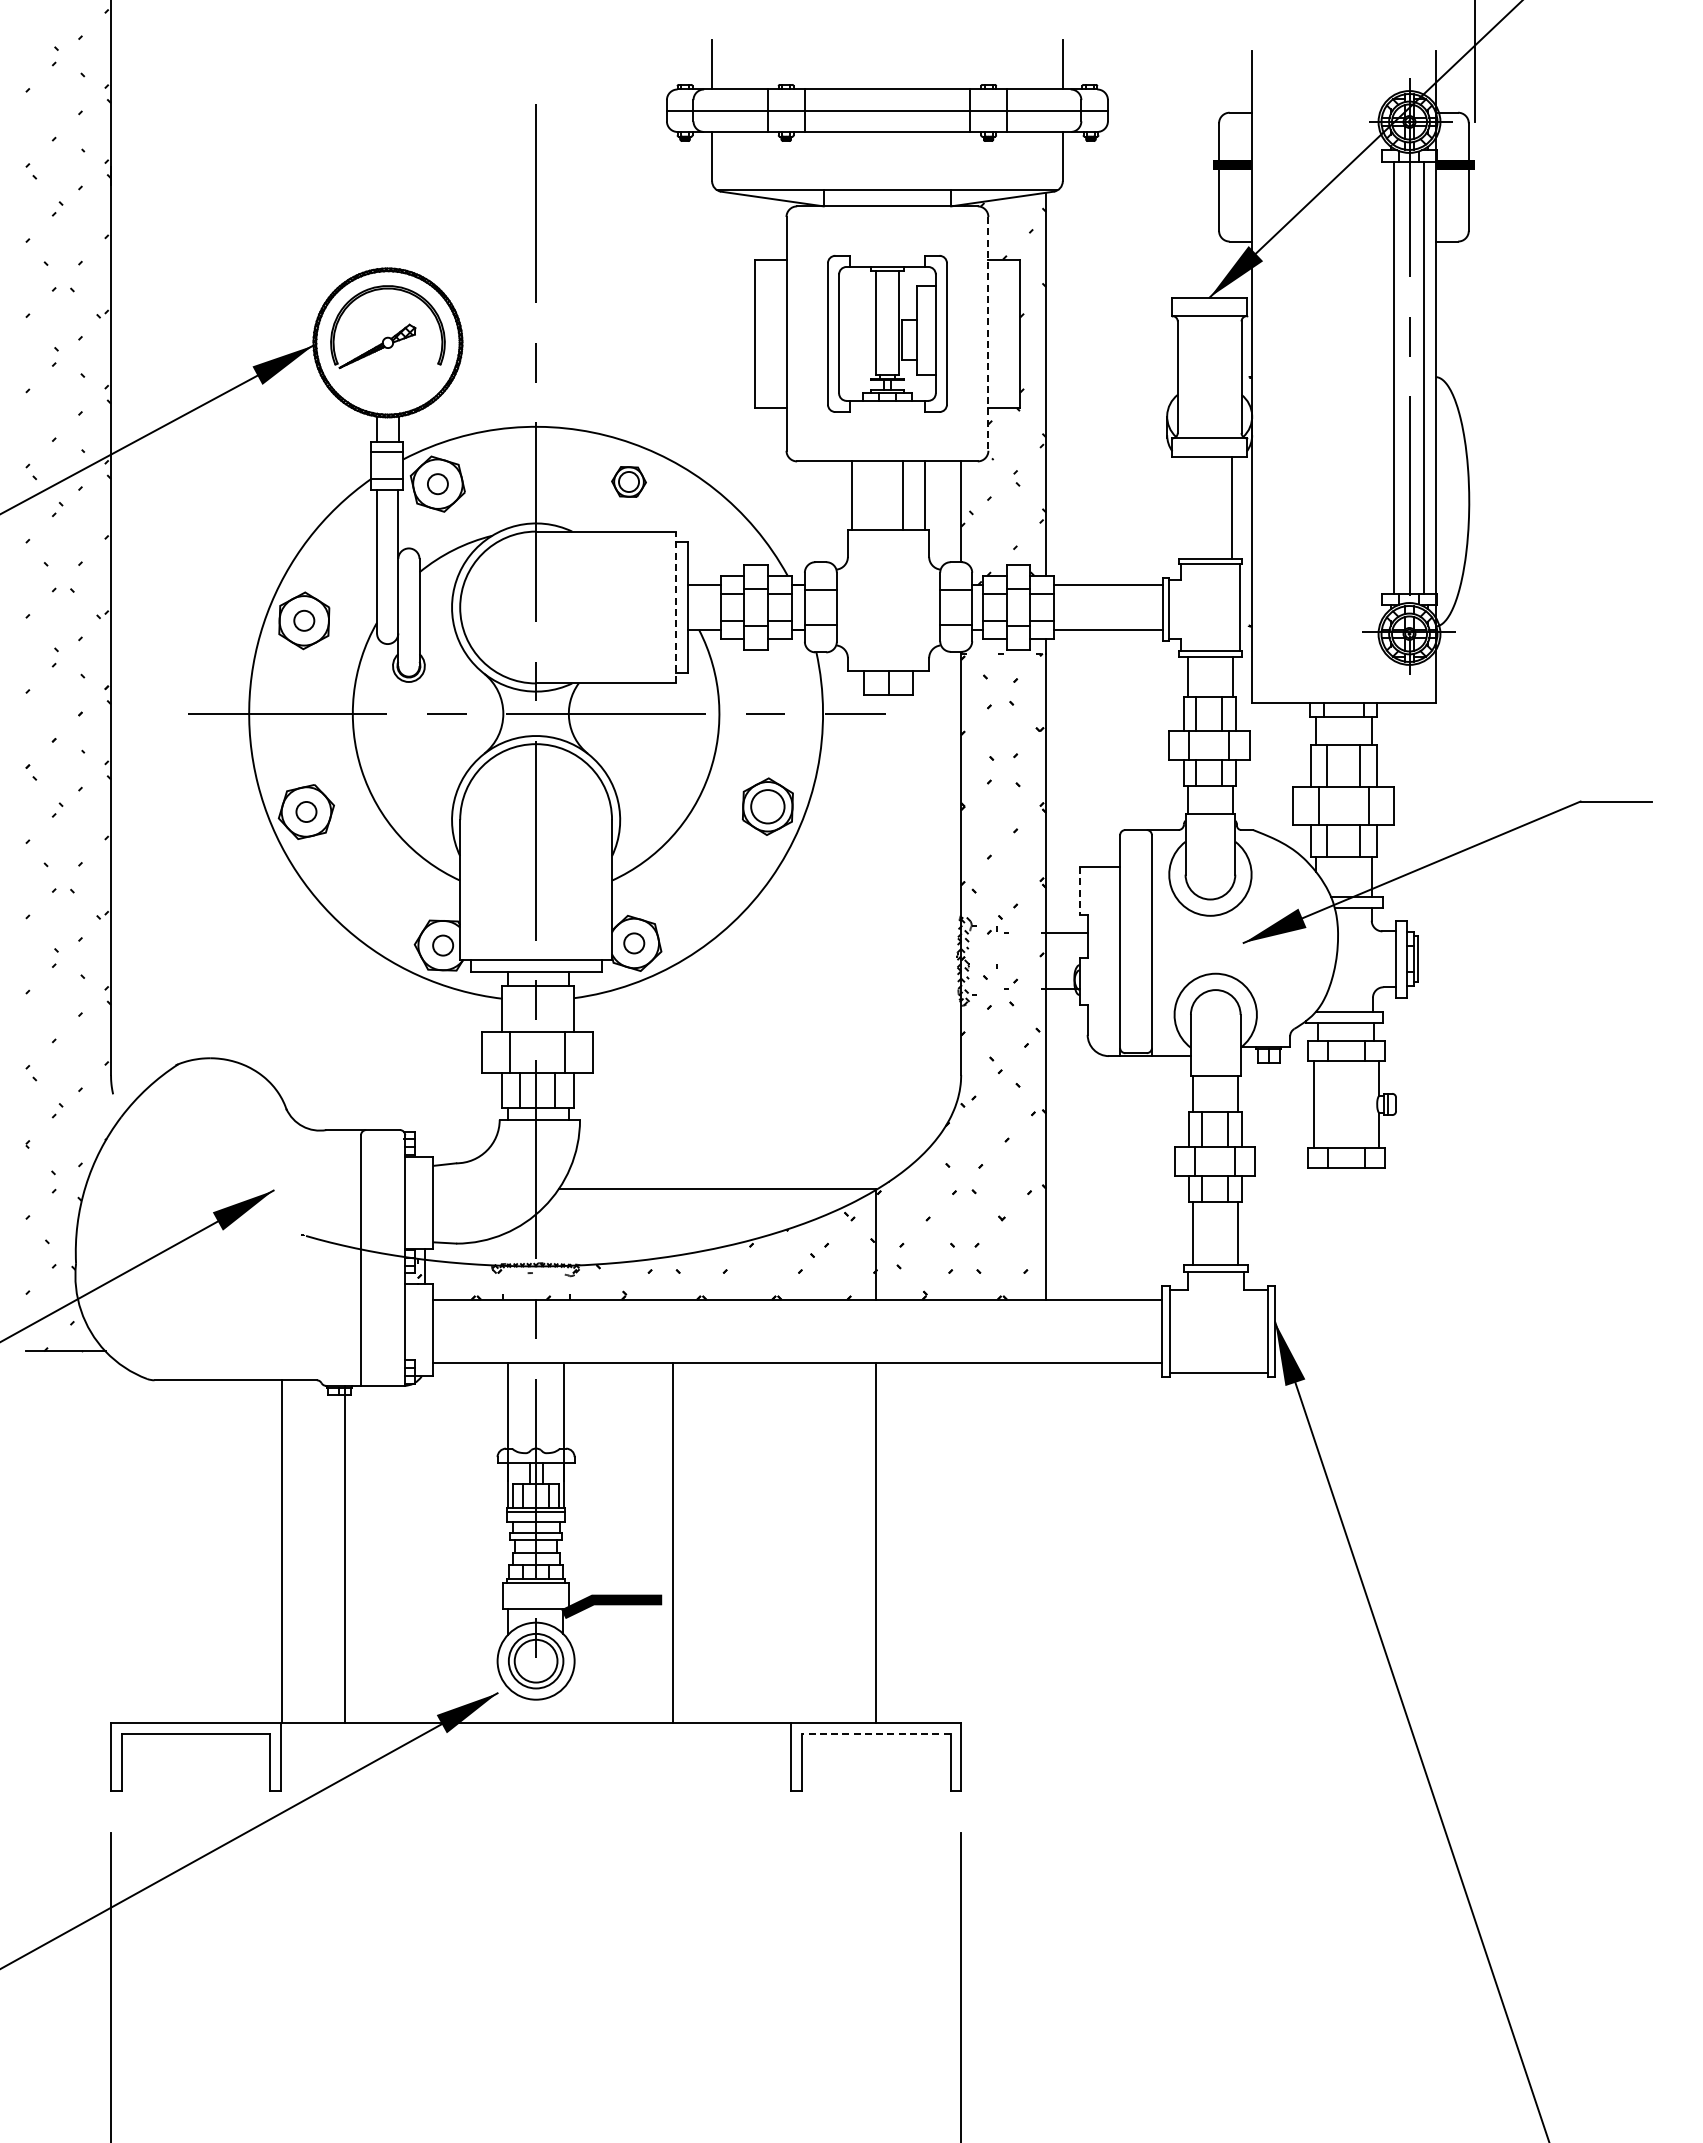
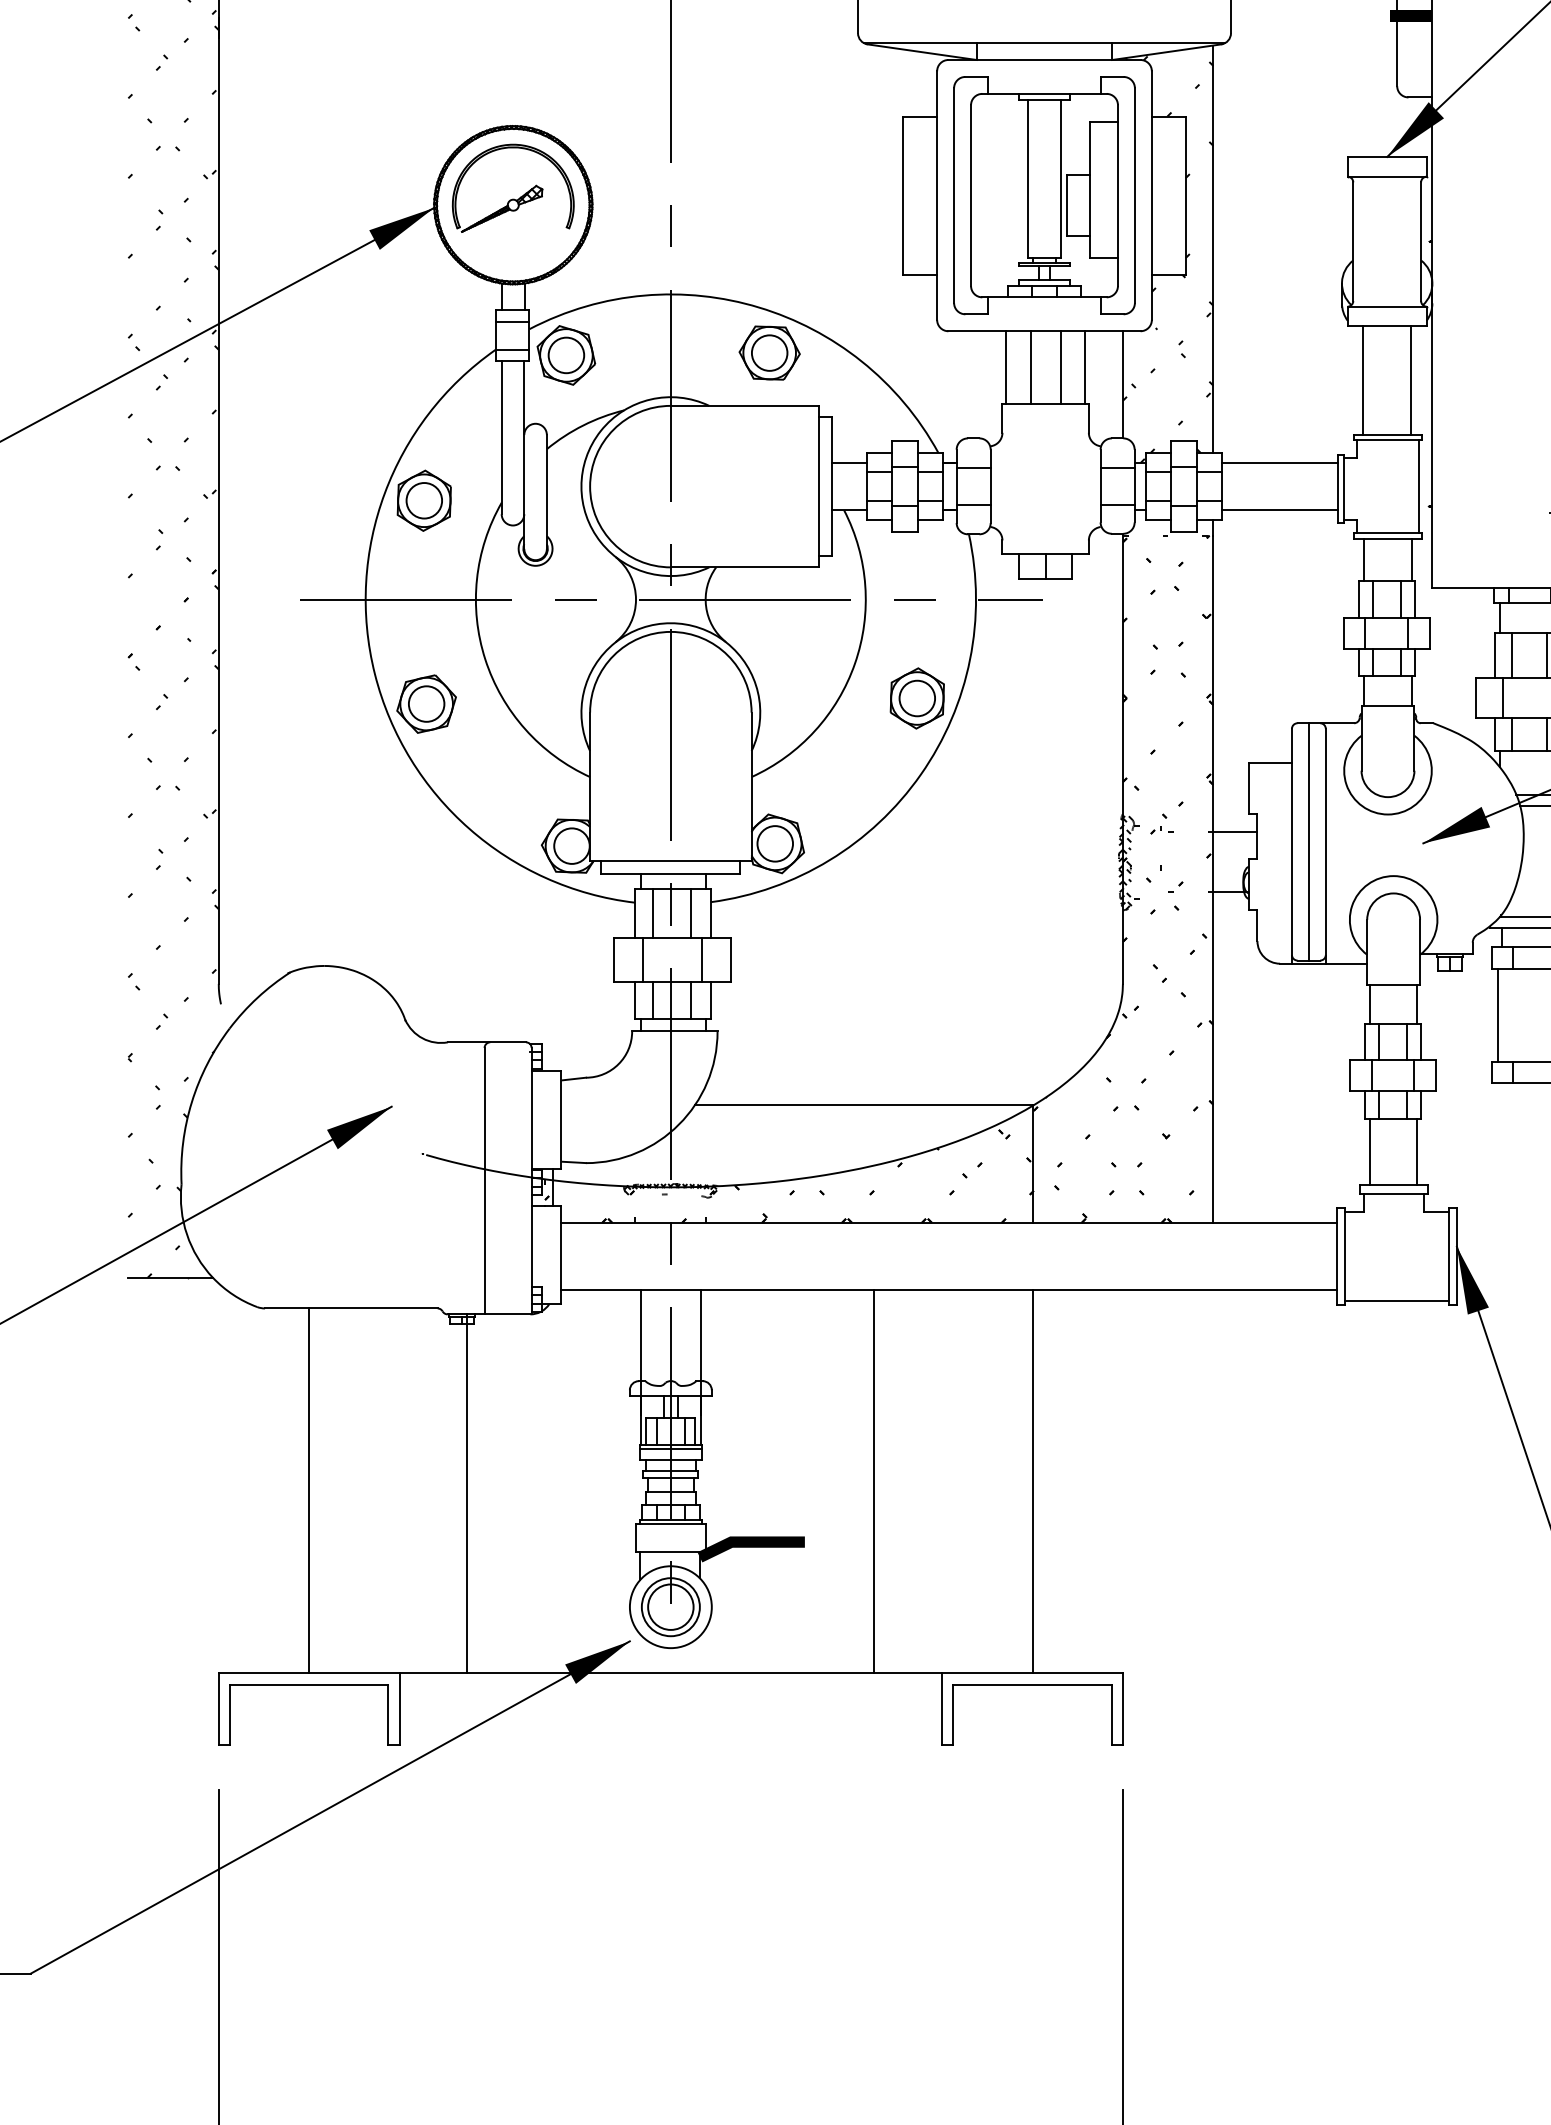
part: (887, 333) -> (1044, 195), size x1.43
line: (988, 333) -> (1151, 195), dashed -> solid
part: (628, 481) -> (769, 352), size x1.67
circle: (437, 483) -> (565, 354), size x1.67
line: (874, 495) -> (1030, 367), added
line: (1187, 507) -> (1363, 380), added
line: (675, 607) -> (819, 486), dashed -> solid
circle: (304, 620) -> (424, 500), size x1.67
circle: (306, 811) -> (426, 703), size x1.67
line: (1079, 891) -> (1248, 788), dashed -> solid
line: (1136, 941) -> (1309, 841), added
circle: (633, 943) -> (774, 843), size x1.67
circle: (442, 945) -> (571, 846), size x1.67
line: (519, 1008) -> (653, 913), added
line: (555, 1008) -> (691, 913), added
line: (673, 1543) -> (874, 1482), moved
line: (282, 1551) -> (309, 1490), moved
line: (875, 1734) -> (1031, 1685), dashed -> solid

